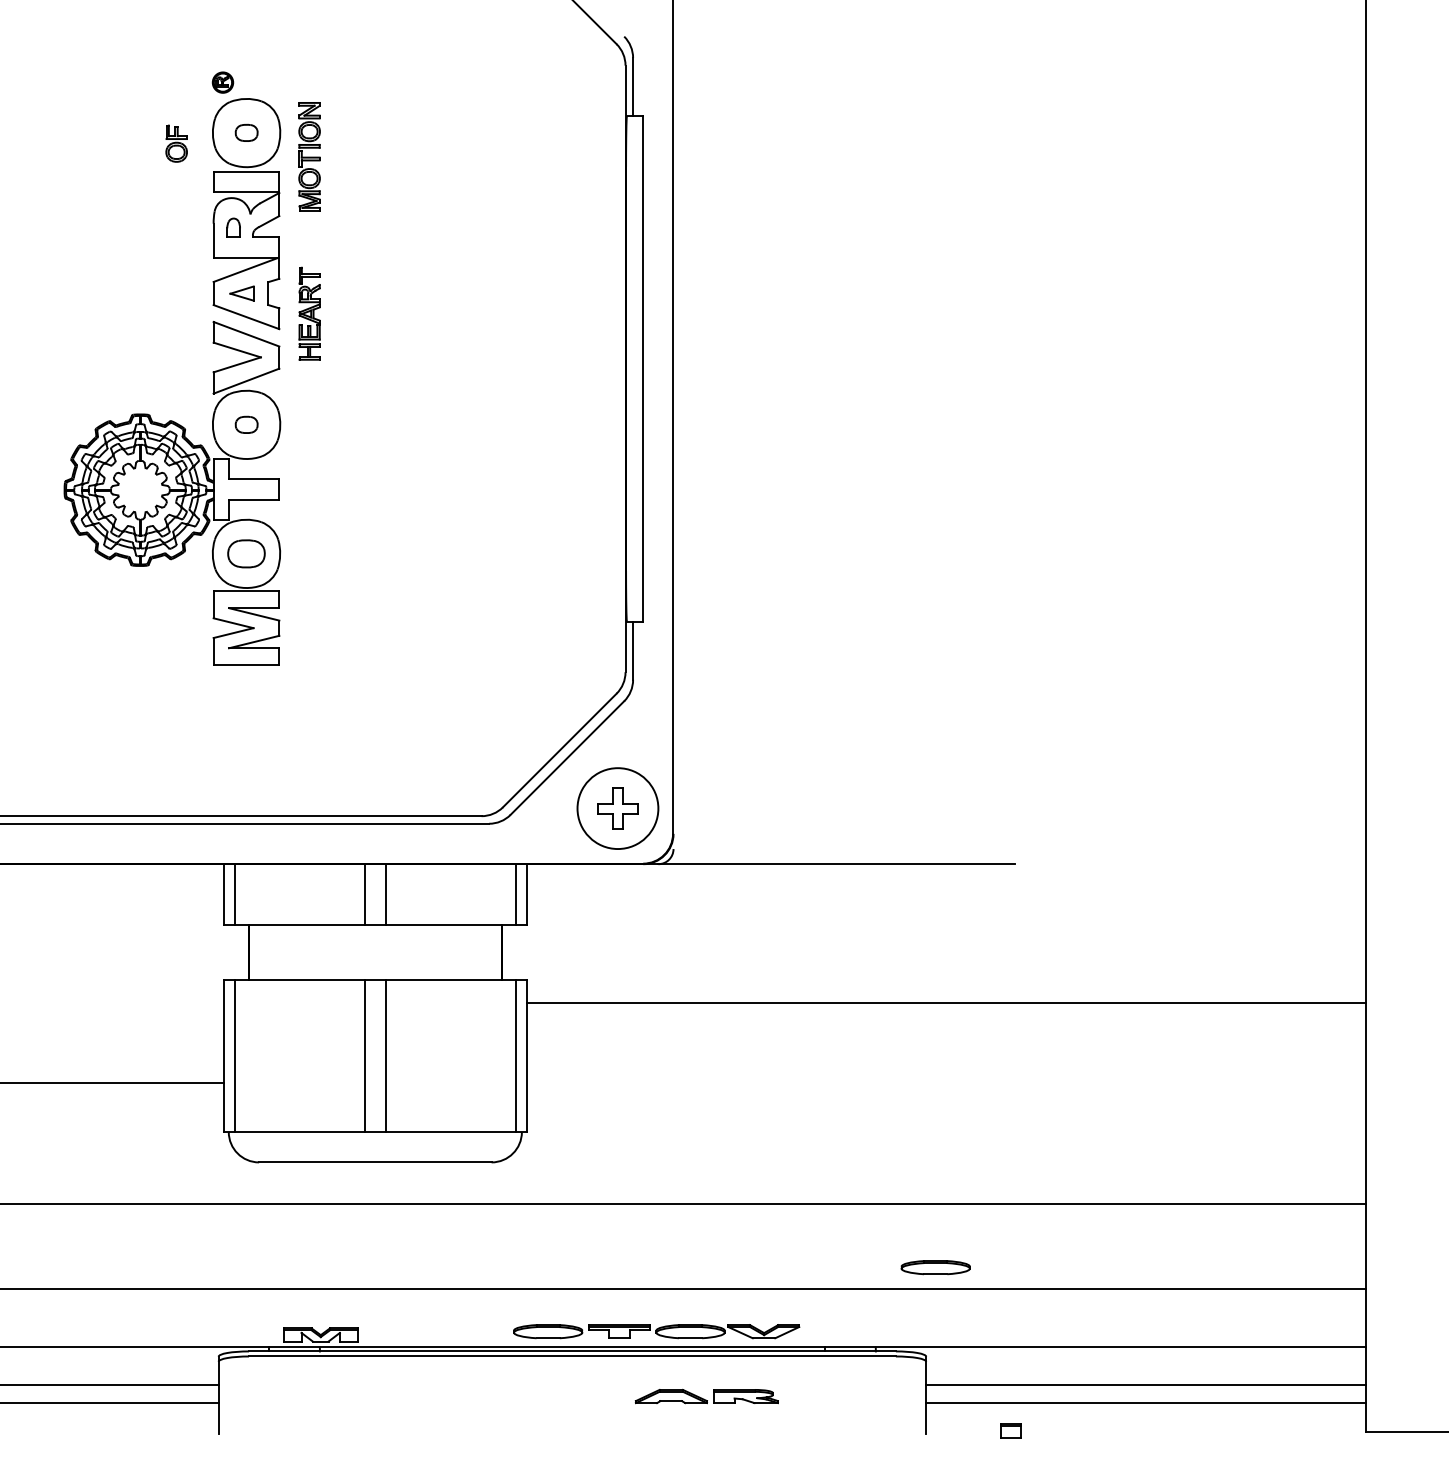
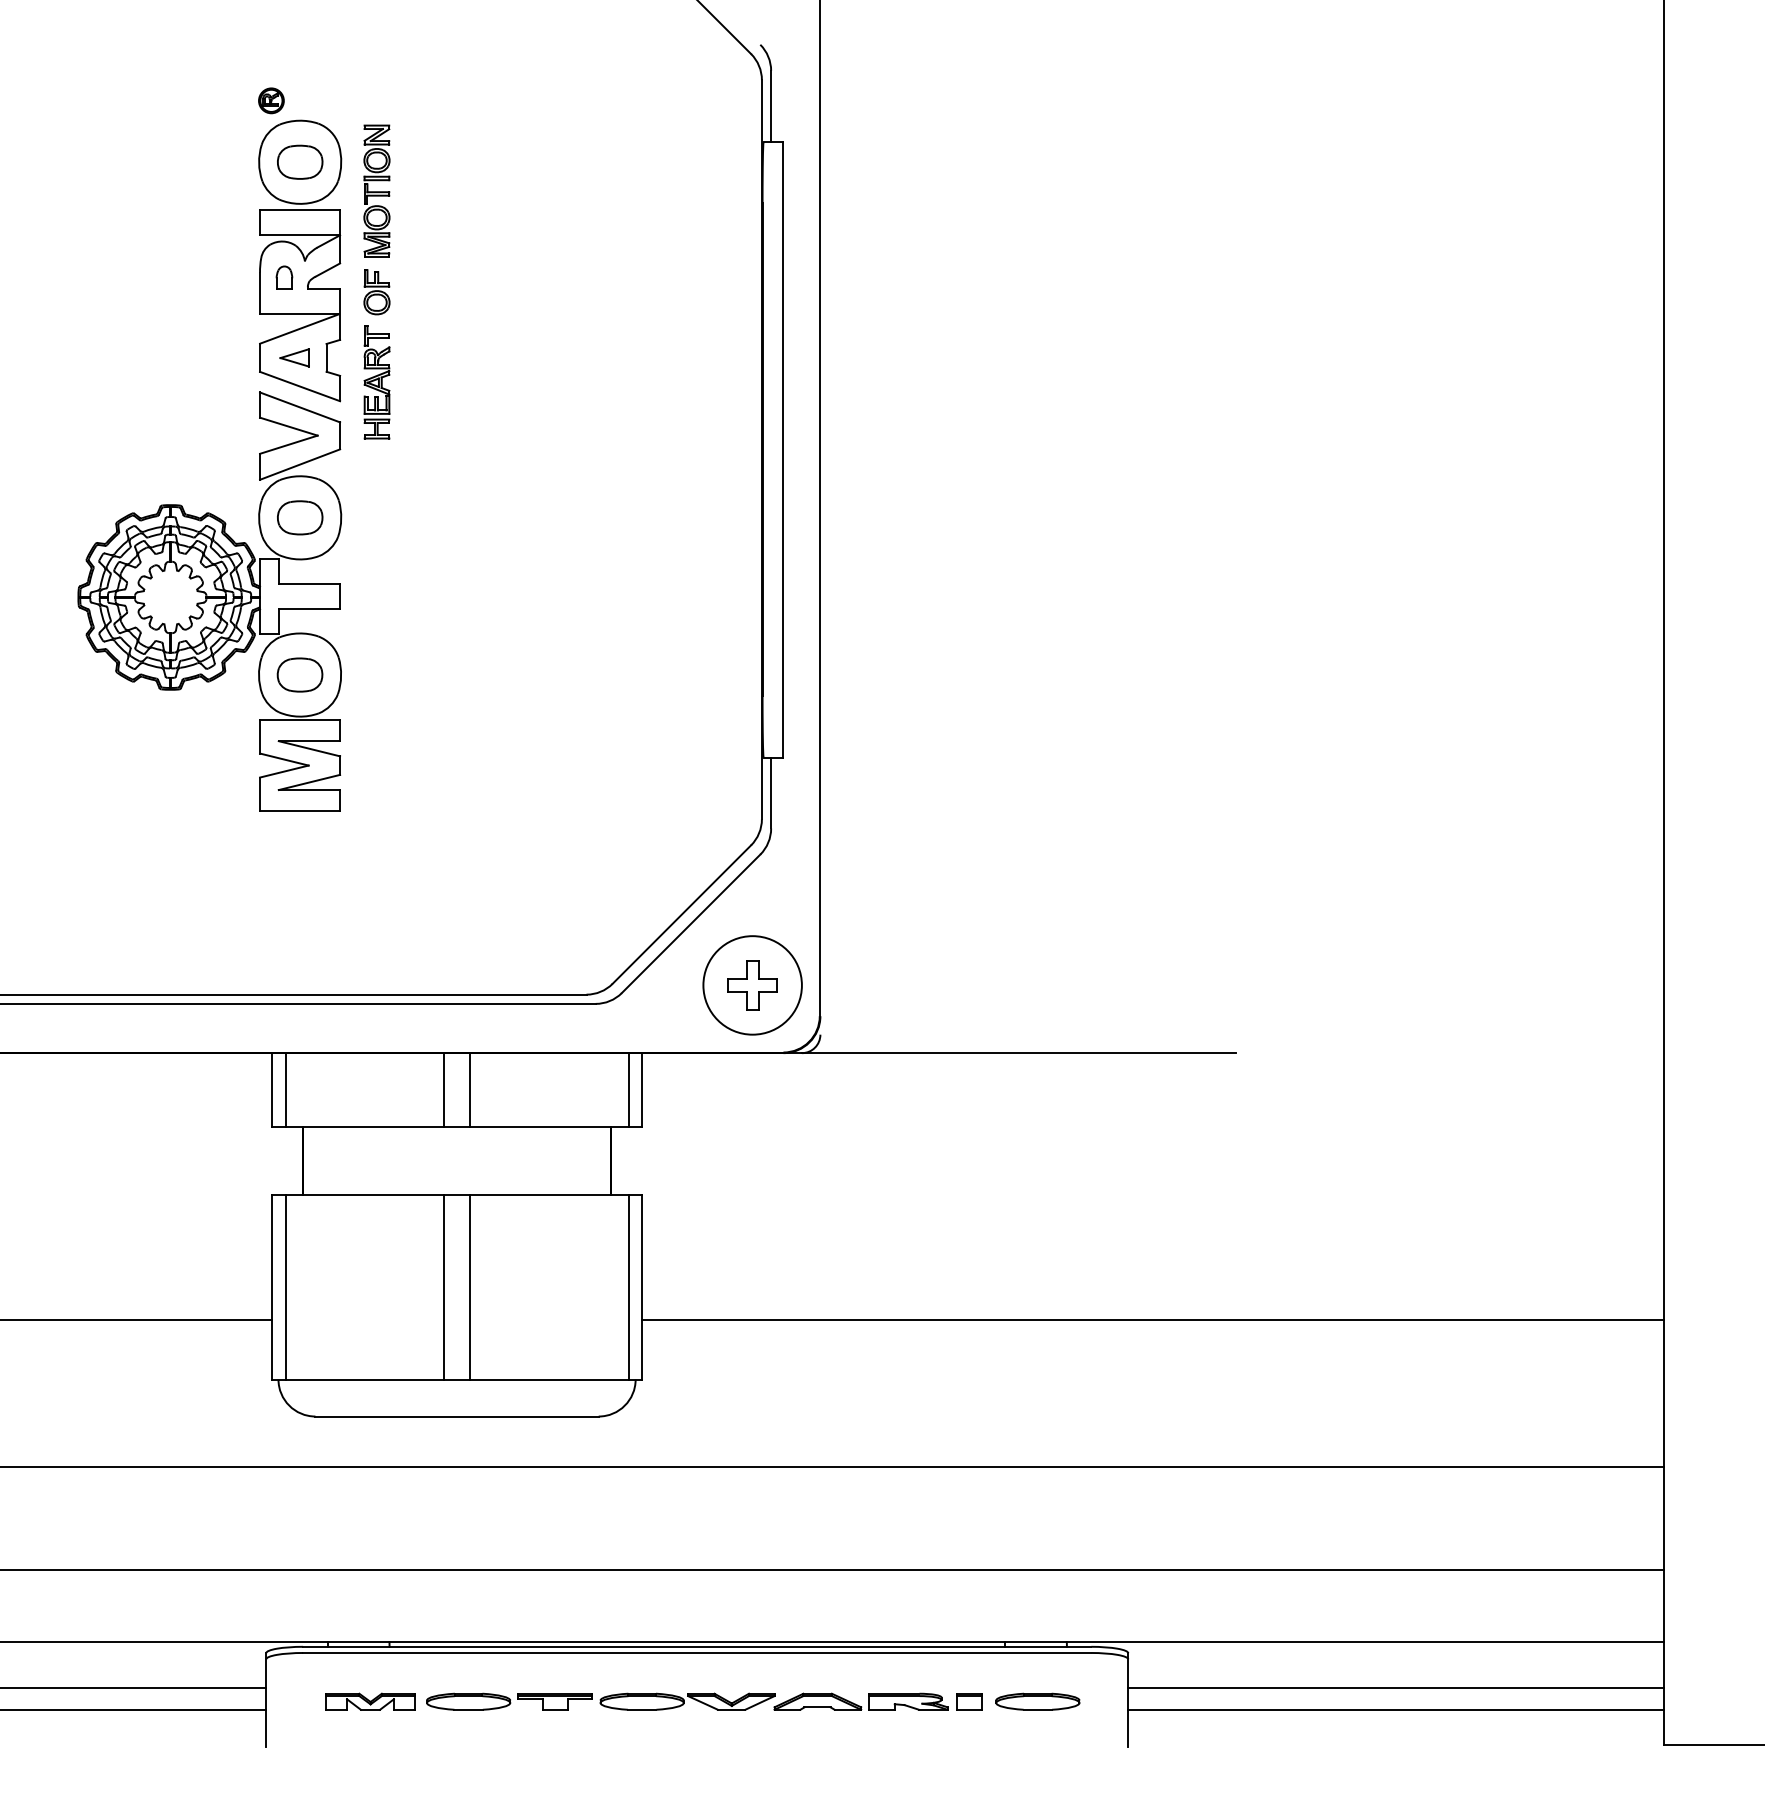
part: (246, 132) -> (300, 161), size x1.67
part: (176, 143) -> (376, 292), moved
part: (246, 424) -> (300, 517), size x1.67
line: (946, 1003) -> (1152, 1320), moved
part: (935, 1267) -> (1037, 1701), moved
part: (656, 1331) -> (600, 1701), moved
part: (320, 1334) -> (370, 1701), moved
part: (1010, 1430) -> (969, 1701), moved

